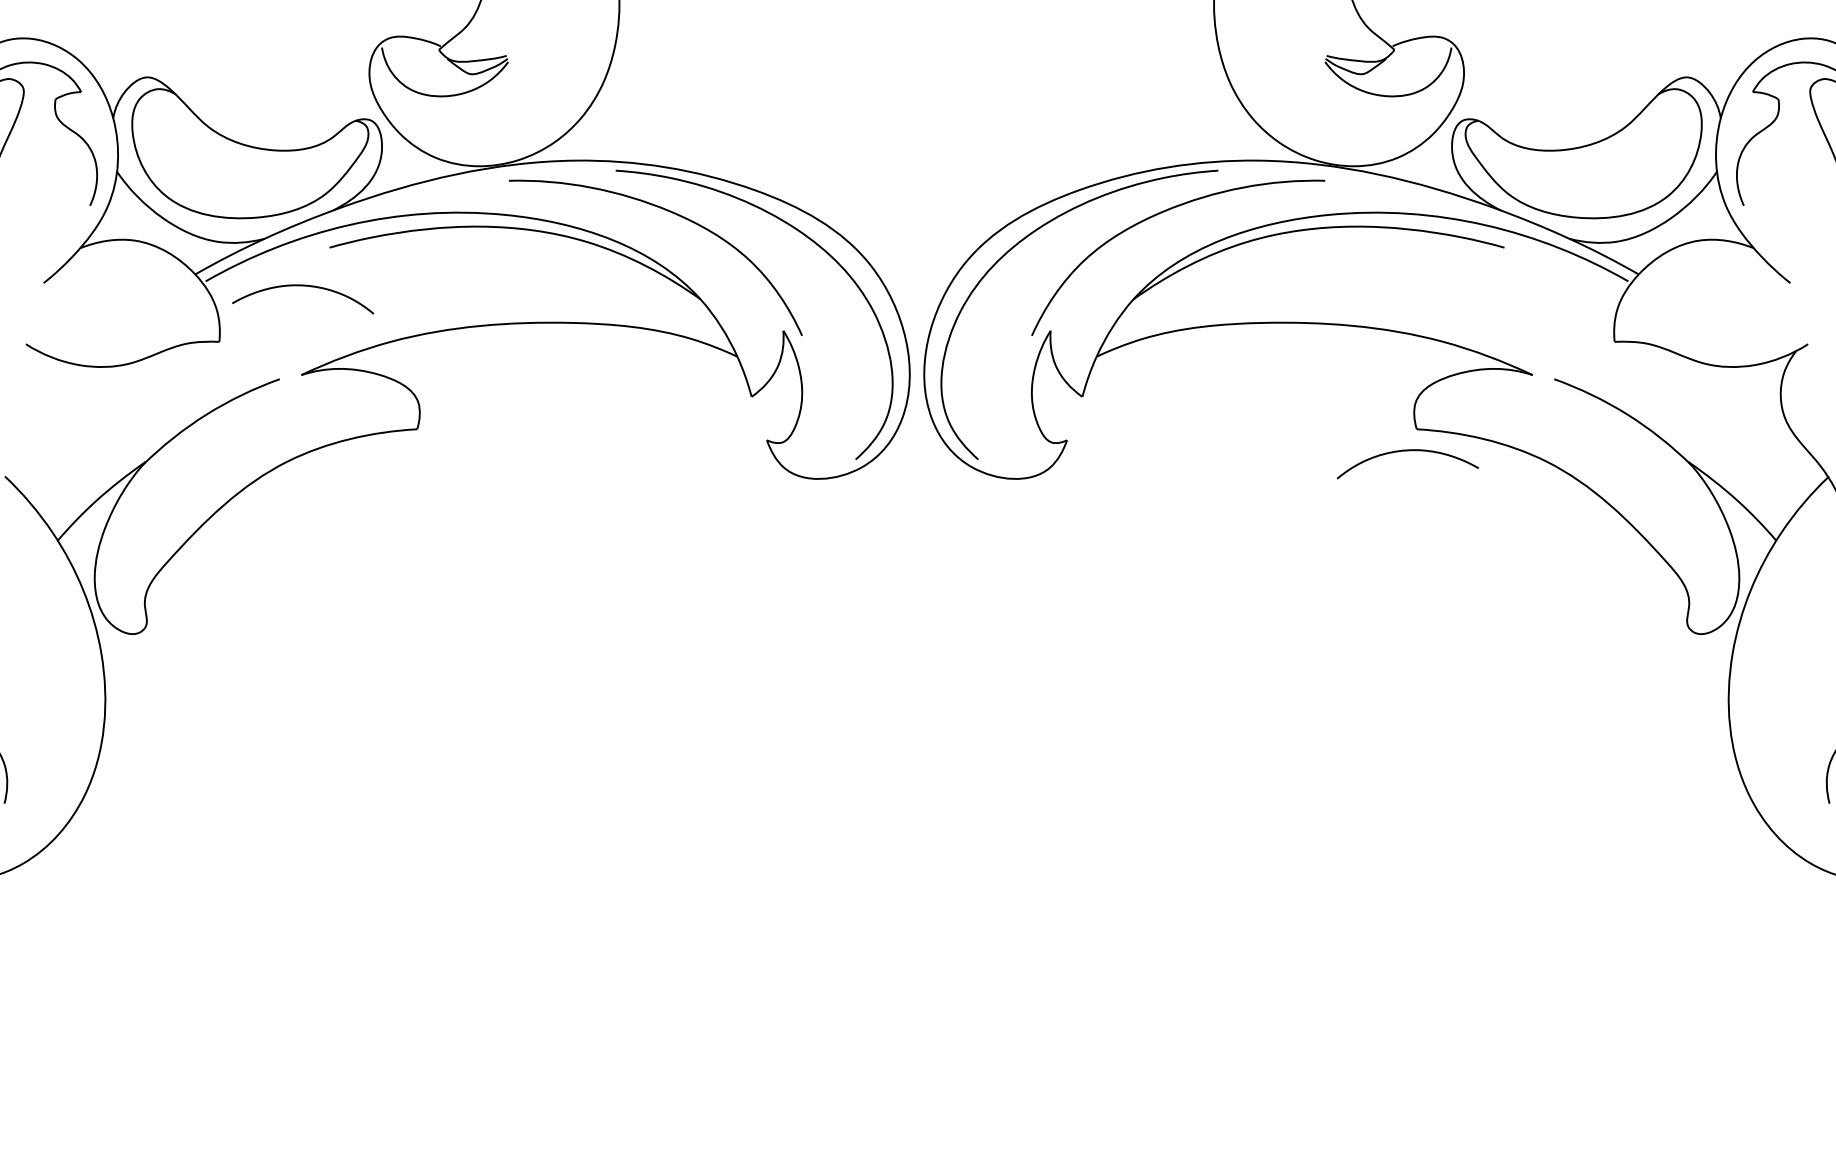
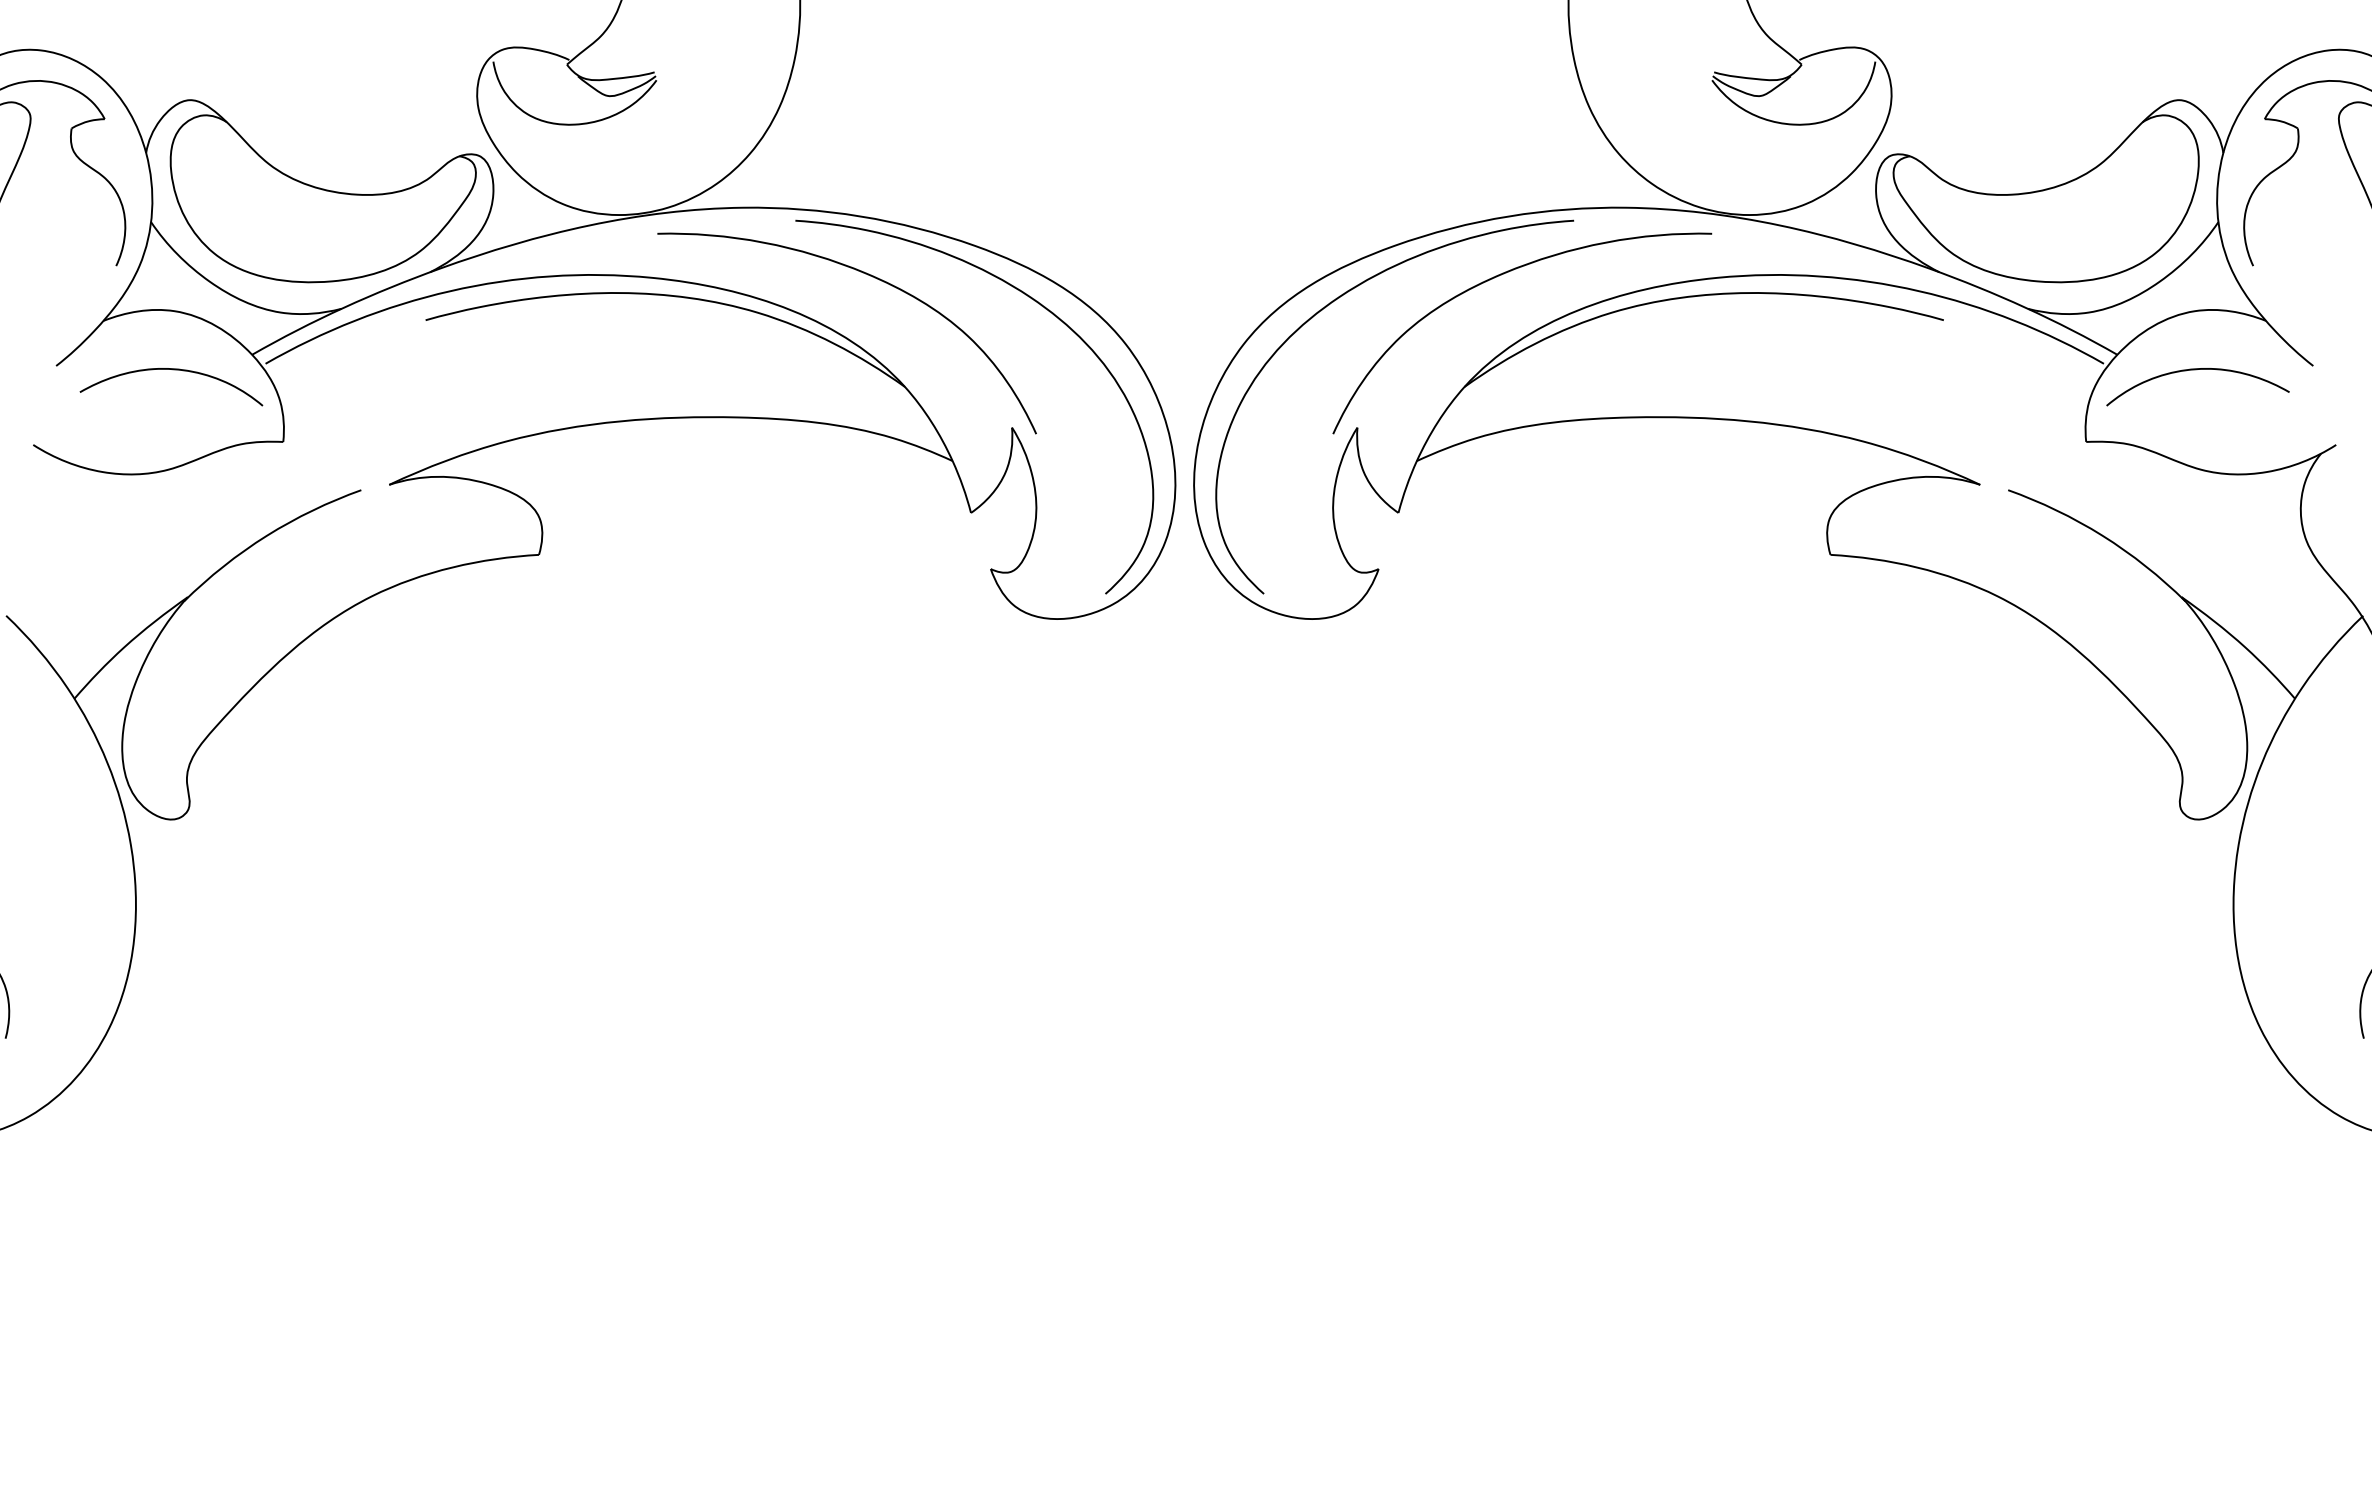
curve: (303, 286) -> (172, 370), moved
curve: (1406, 451) -> (2196, 370), moved

